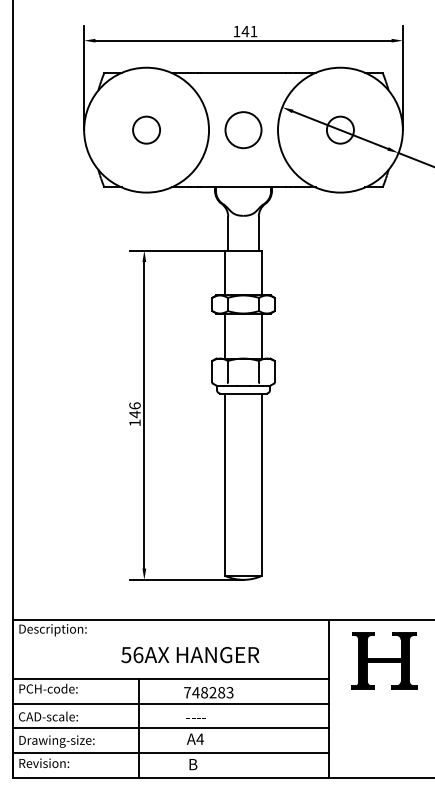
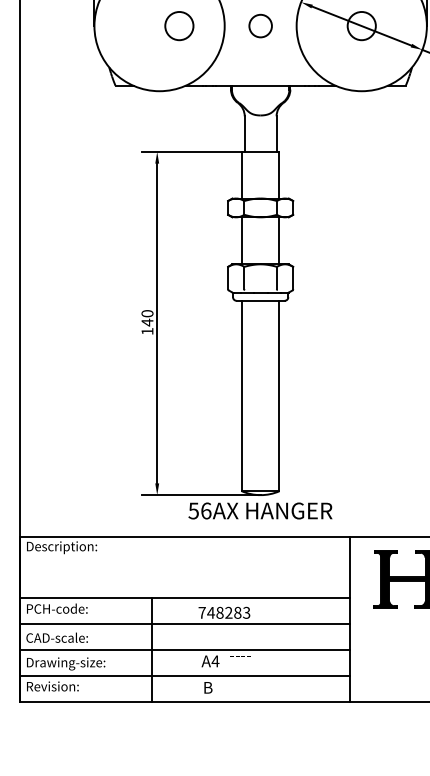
circle: (146, 129) -> (179, 25), moved
circle: (243, 130) -> (260, 26), size x0.6
text: (134, 405) -> (146, 313), 146 -> 140
text: (190, 655) -> (260, 511), moved
text: (195, 718) -> (239, 656), moved

